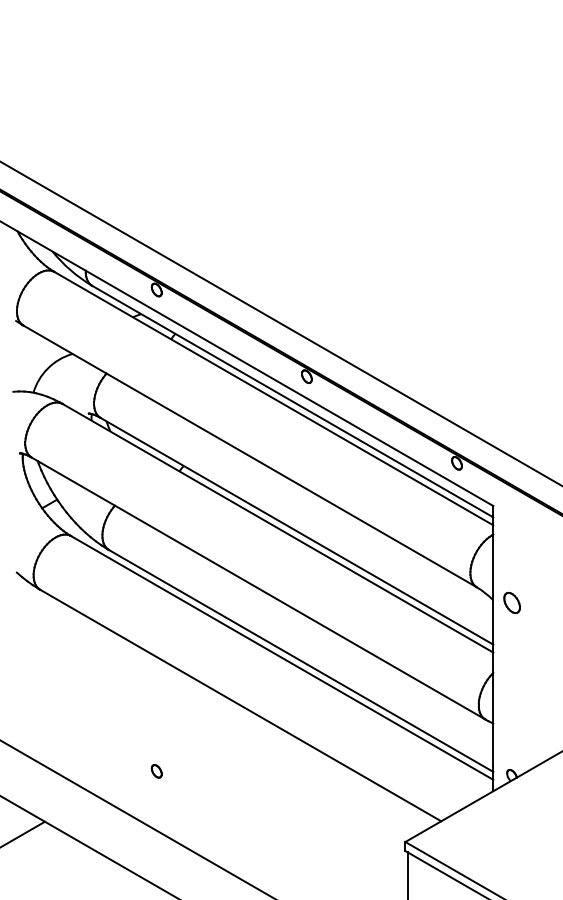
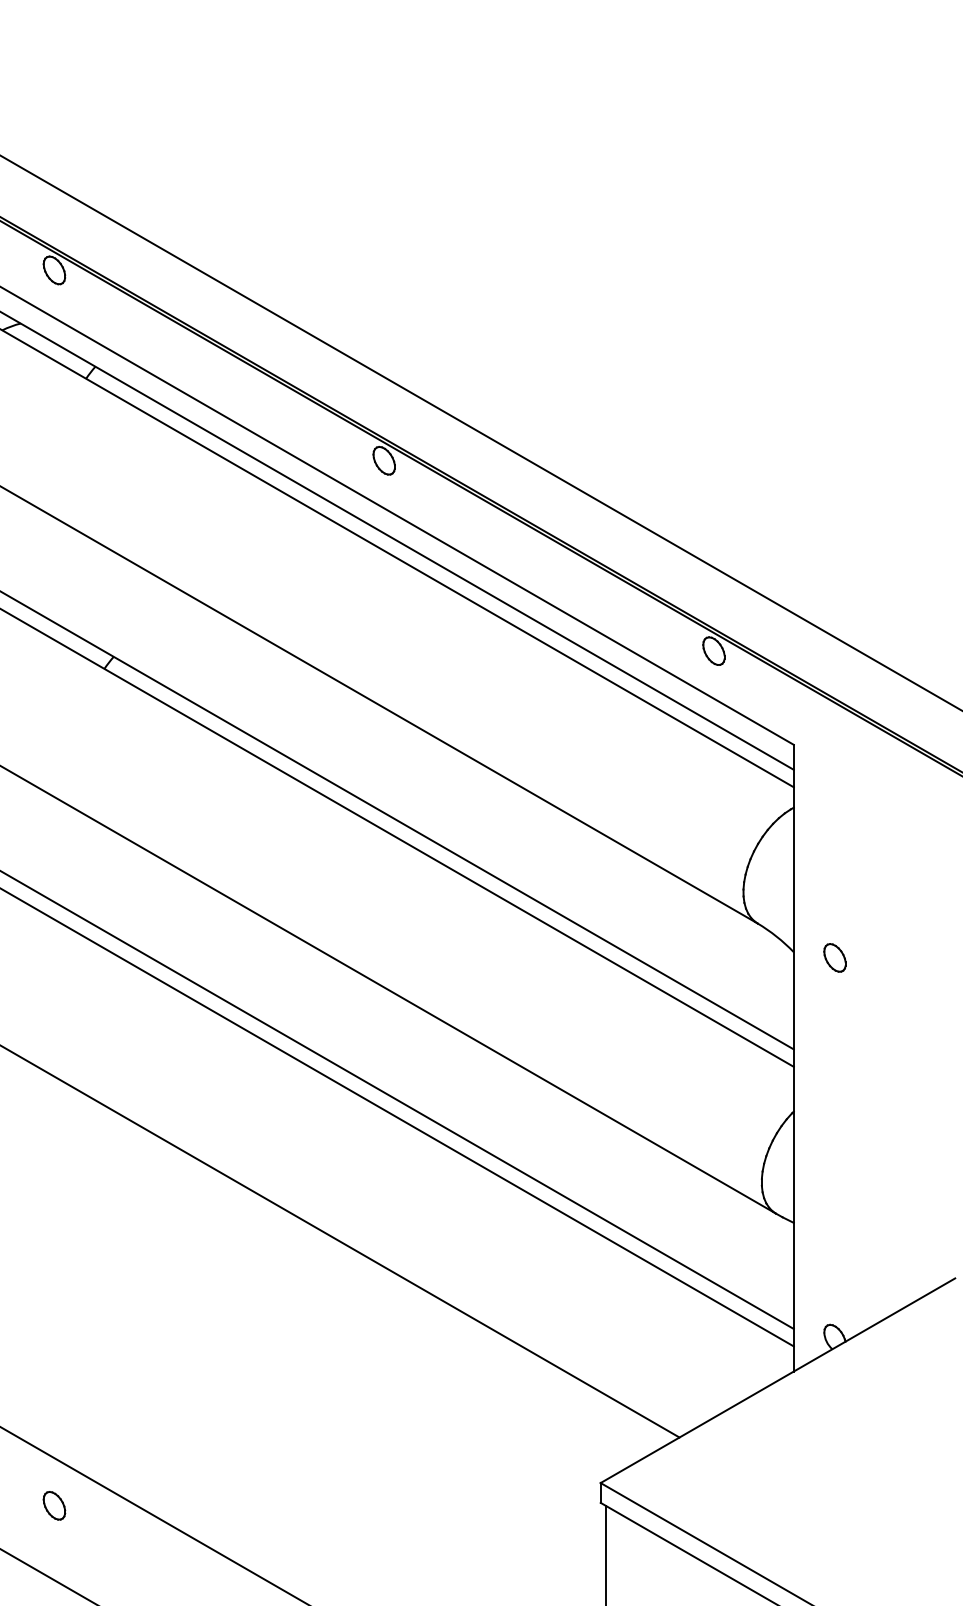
part: (511, 602) -> (833, 956), size x0.62
part: (156, 771) -> (53, 1506), moved

